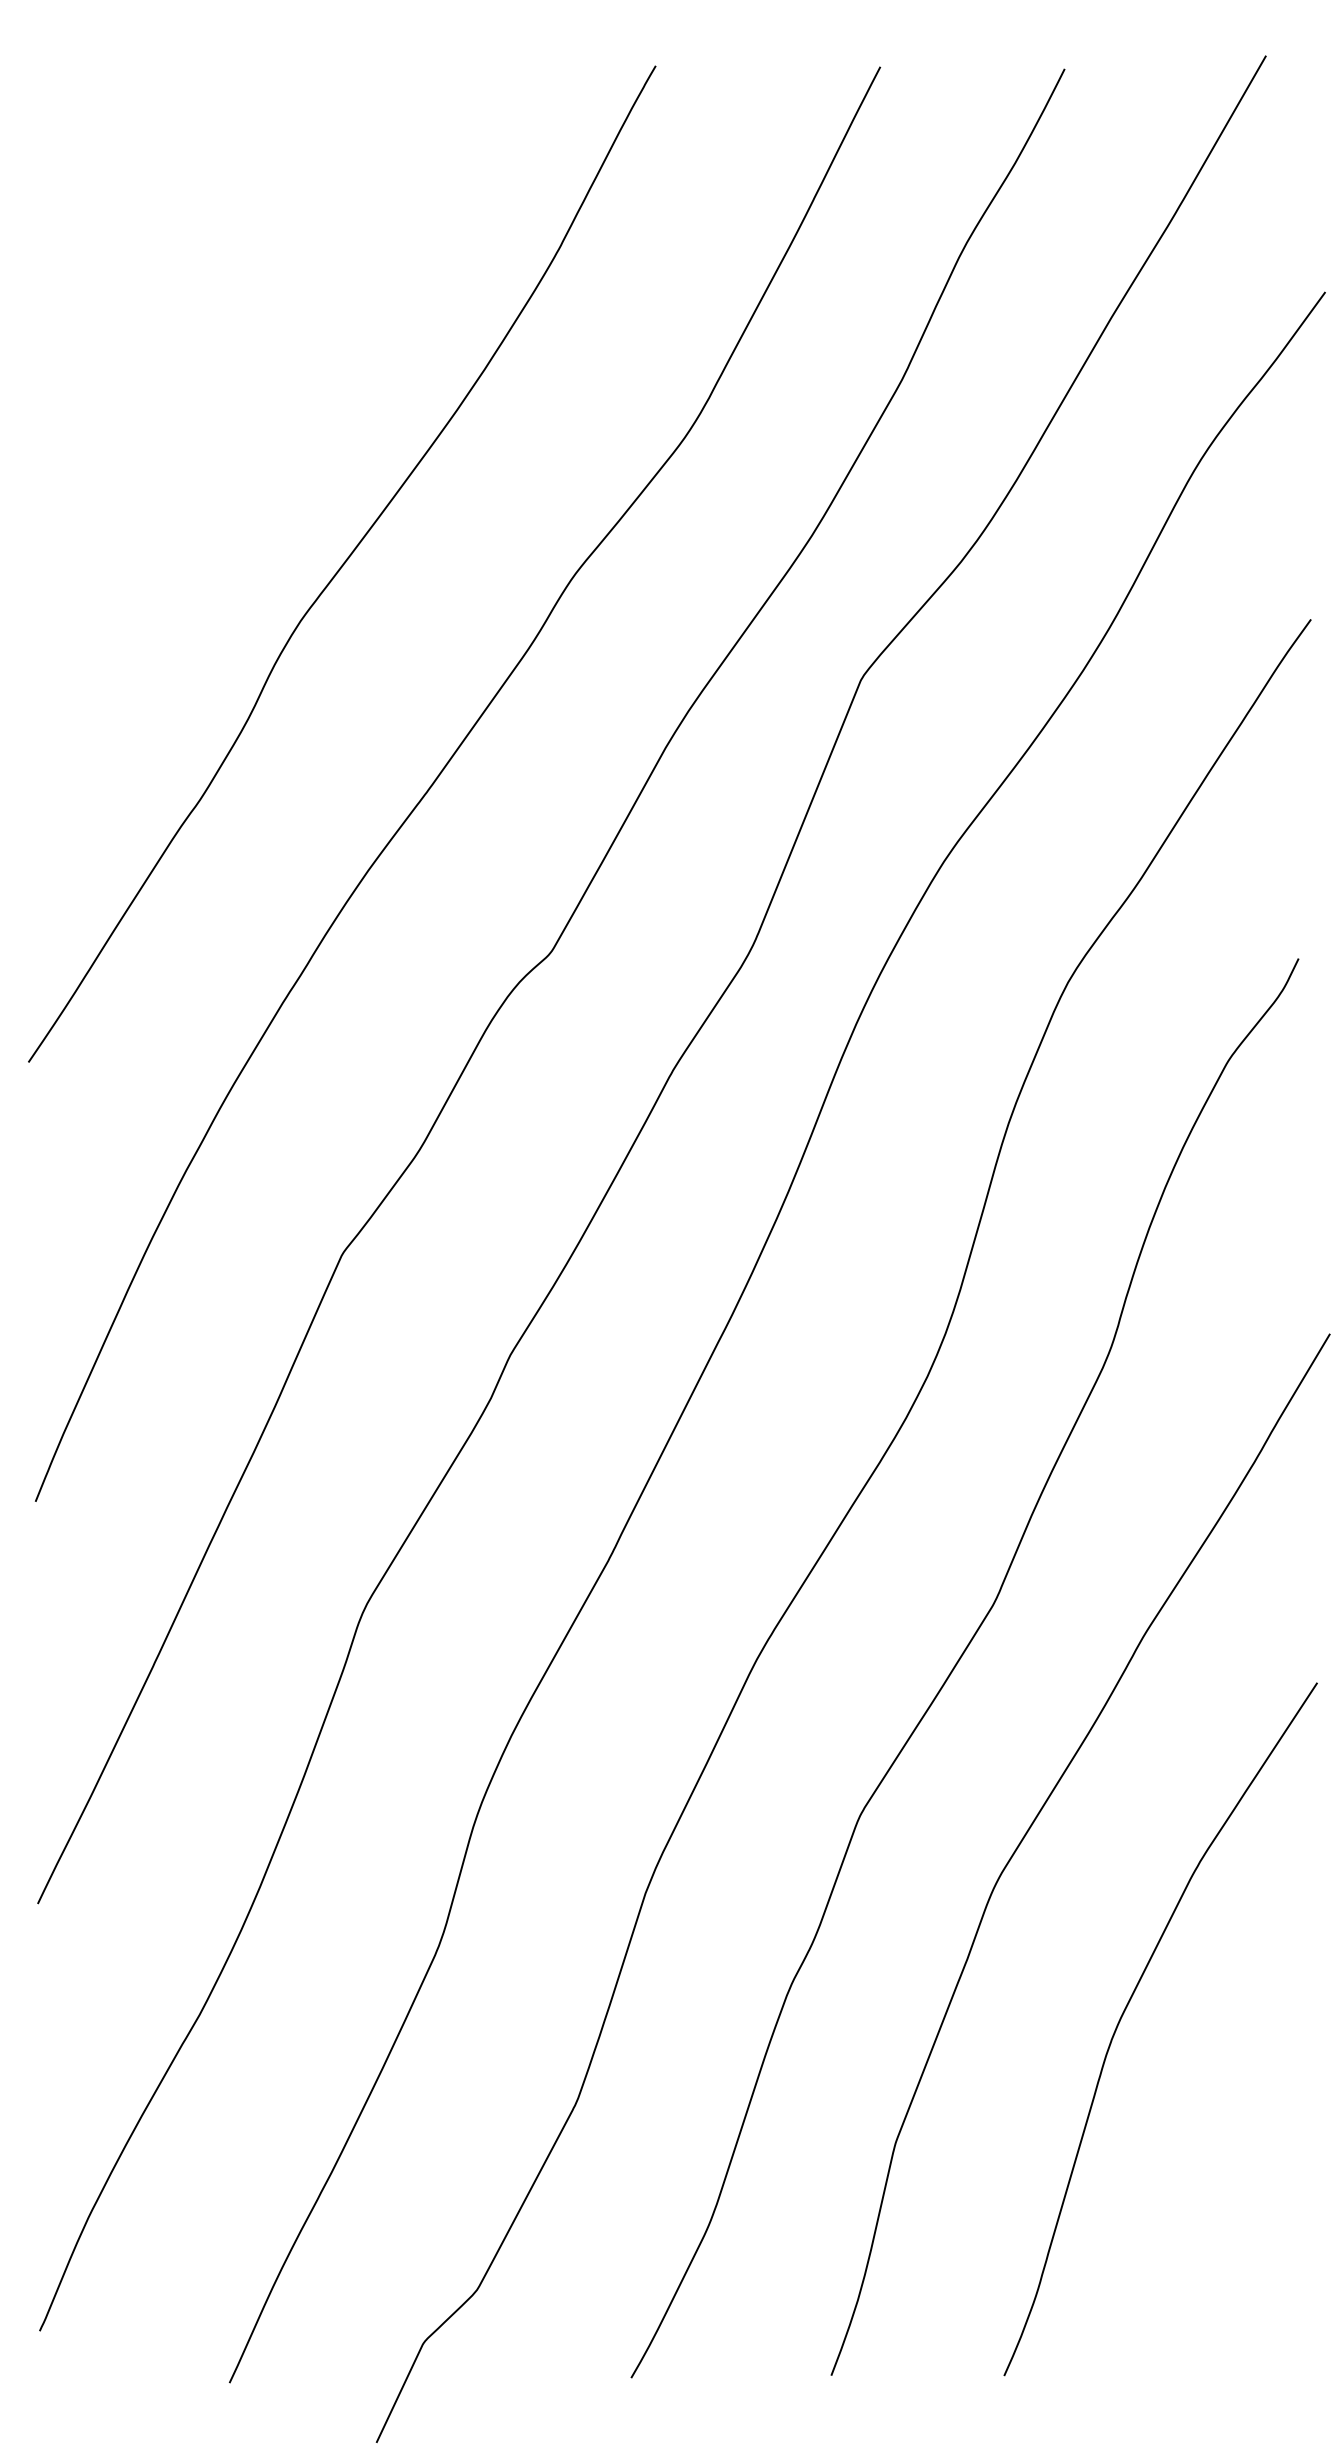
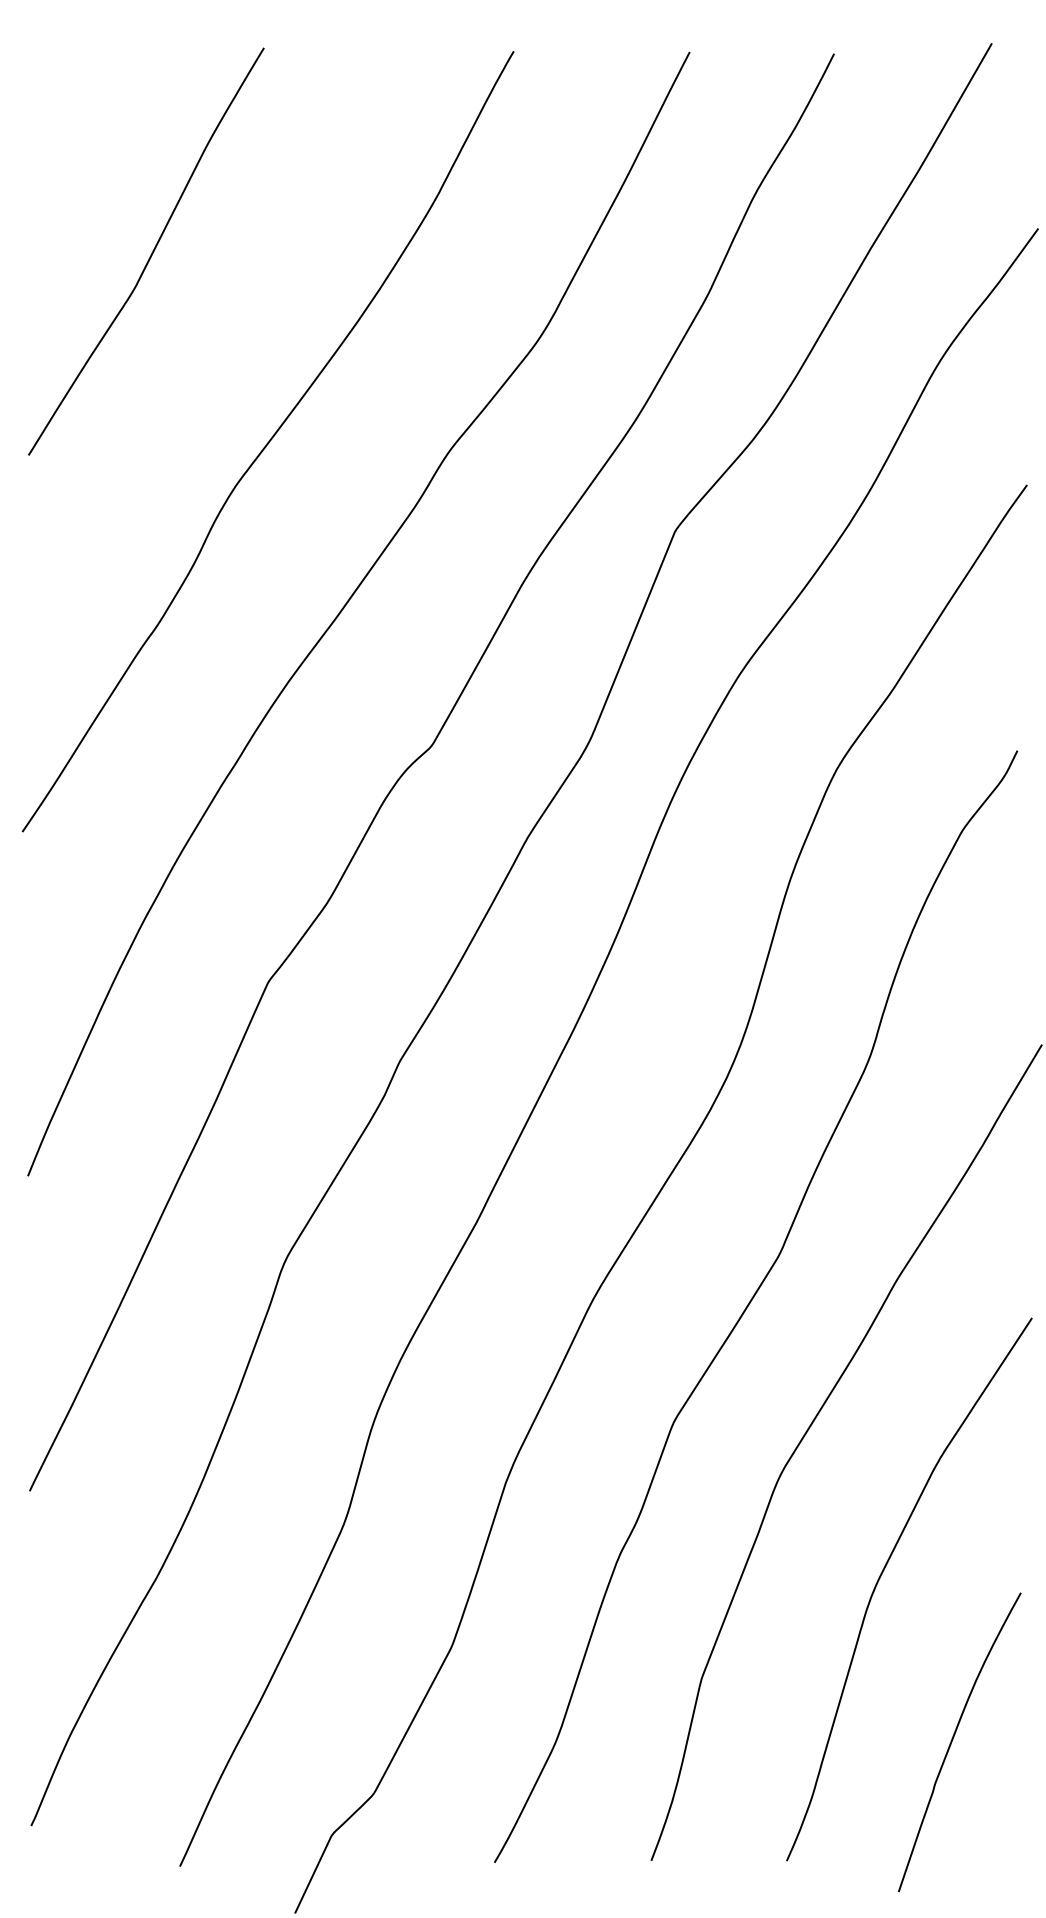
curve: (192, 325) -> (150, 254), added
curve: (1216, 2221) -> (953, 1740), added

